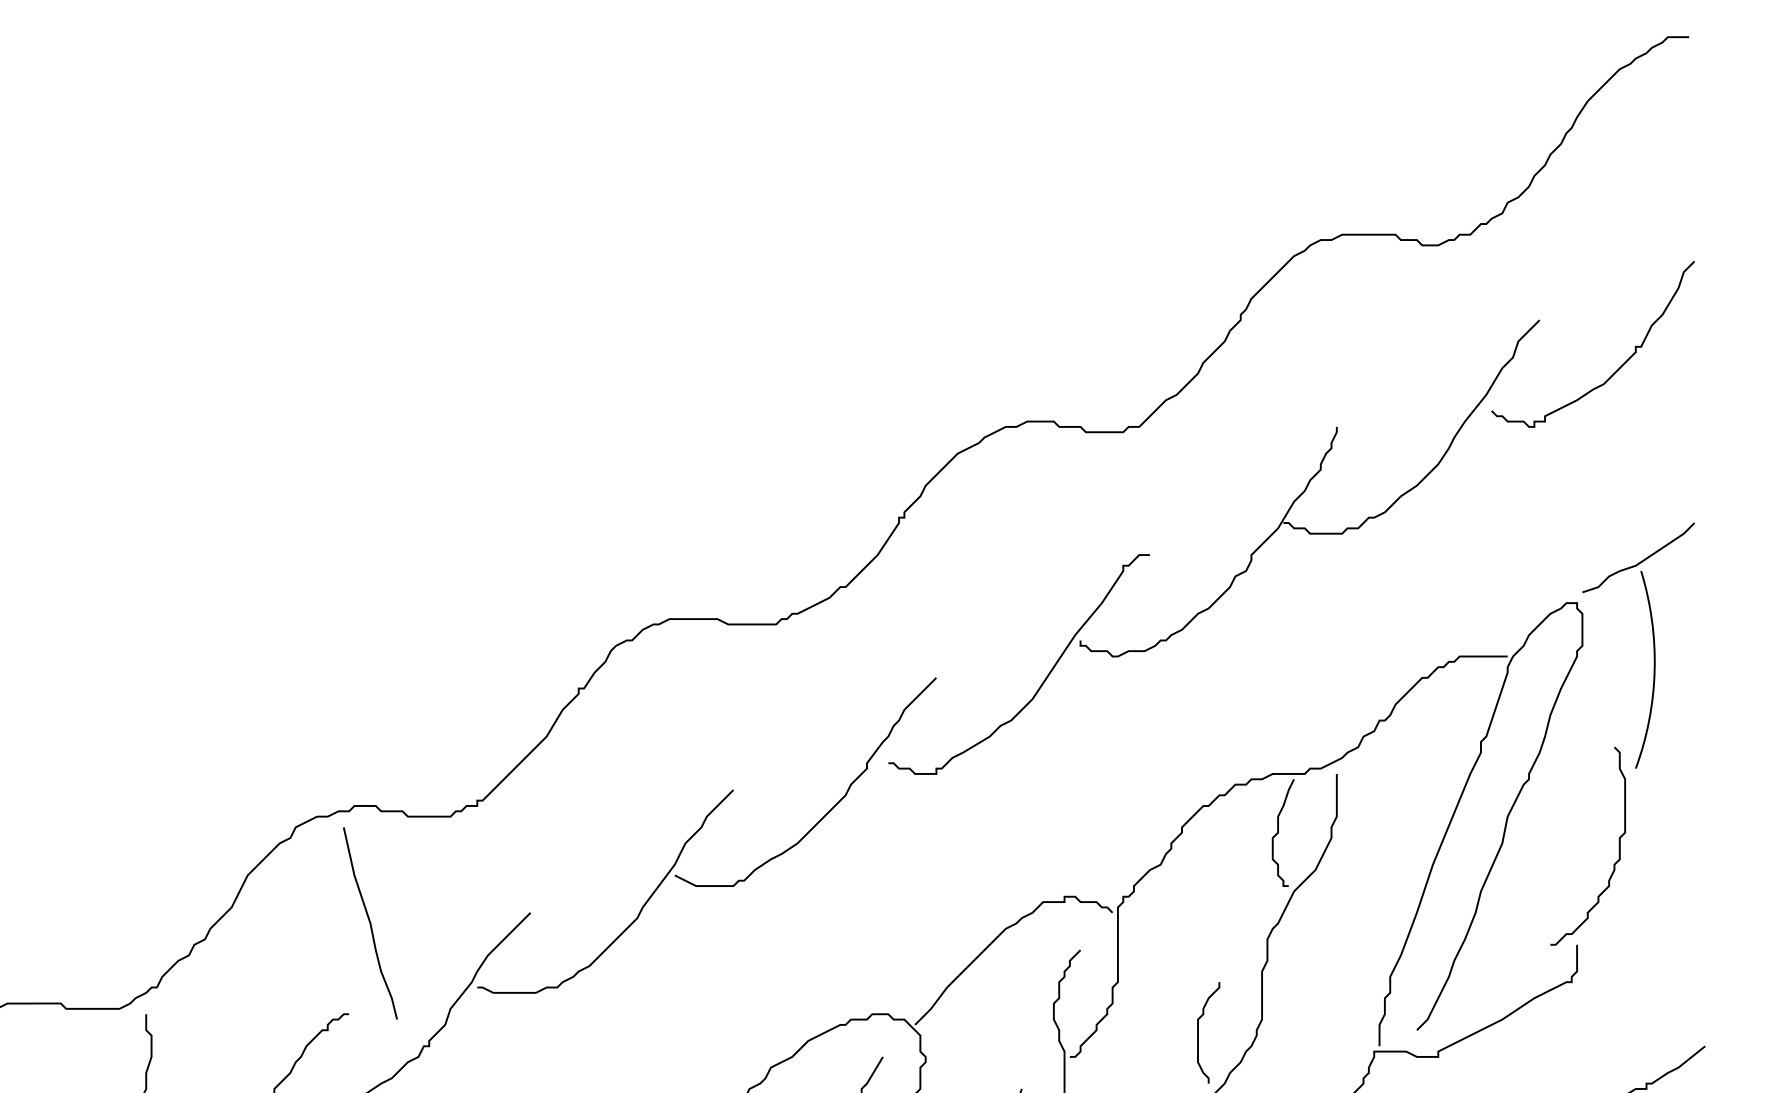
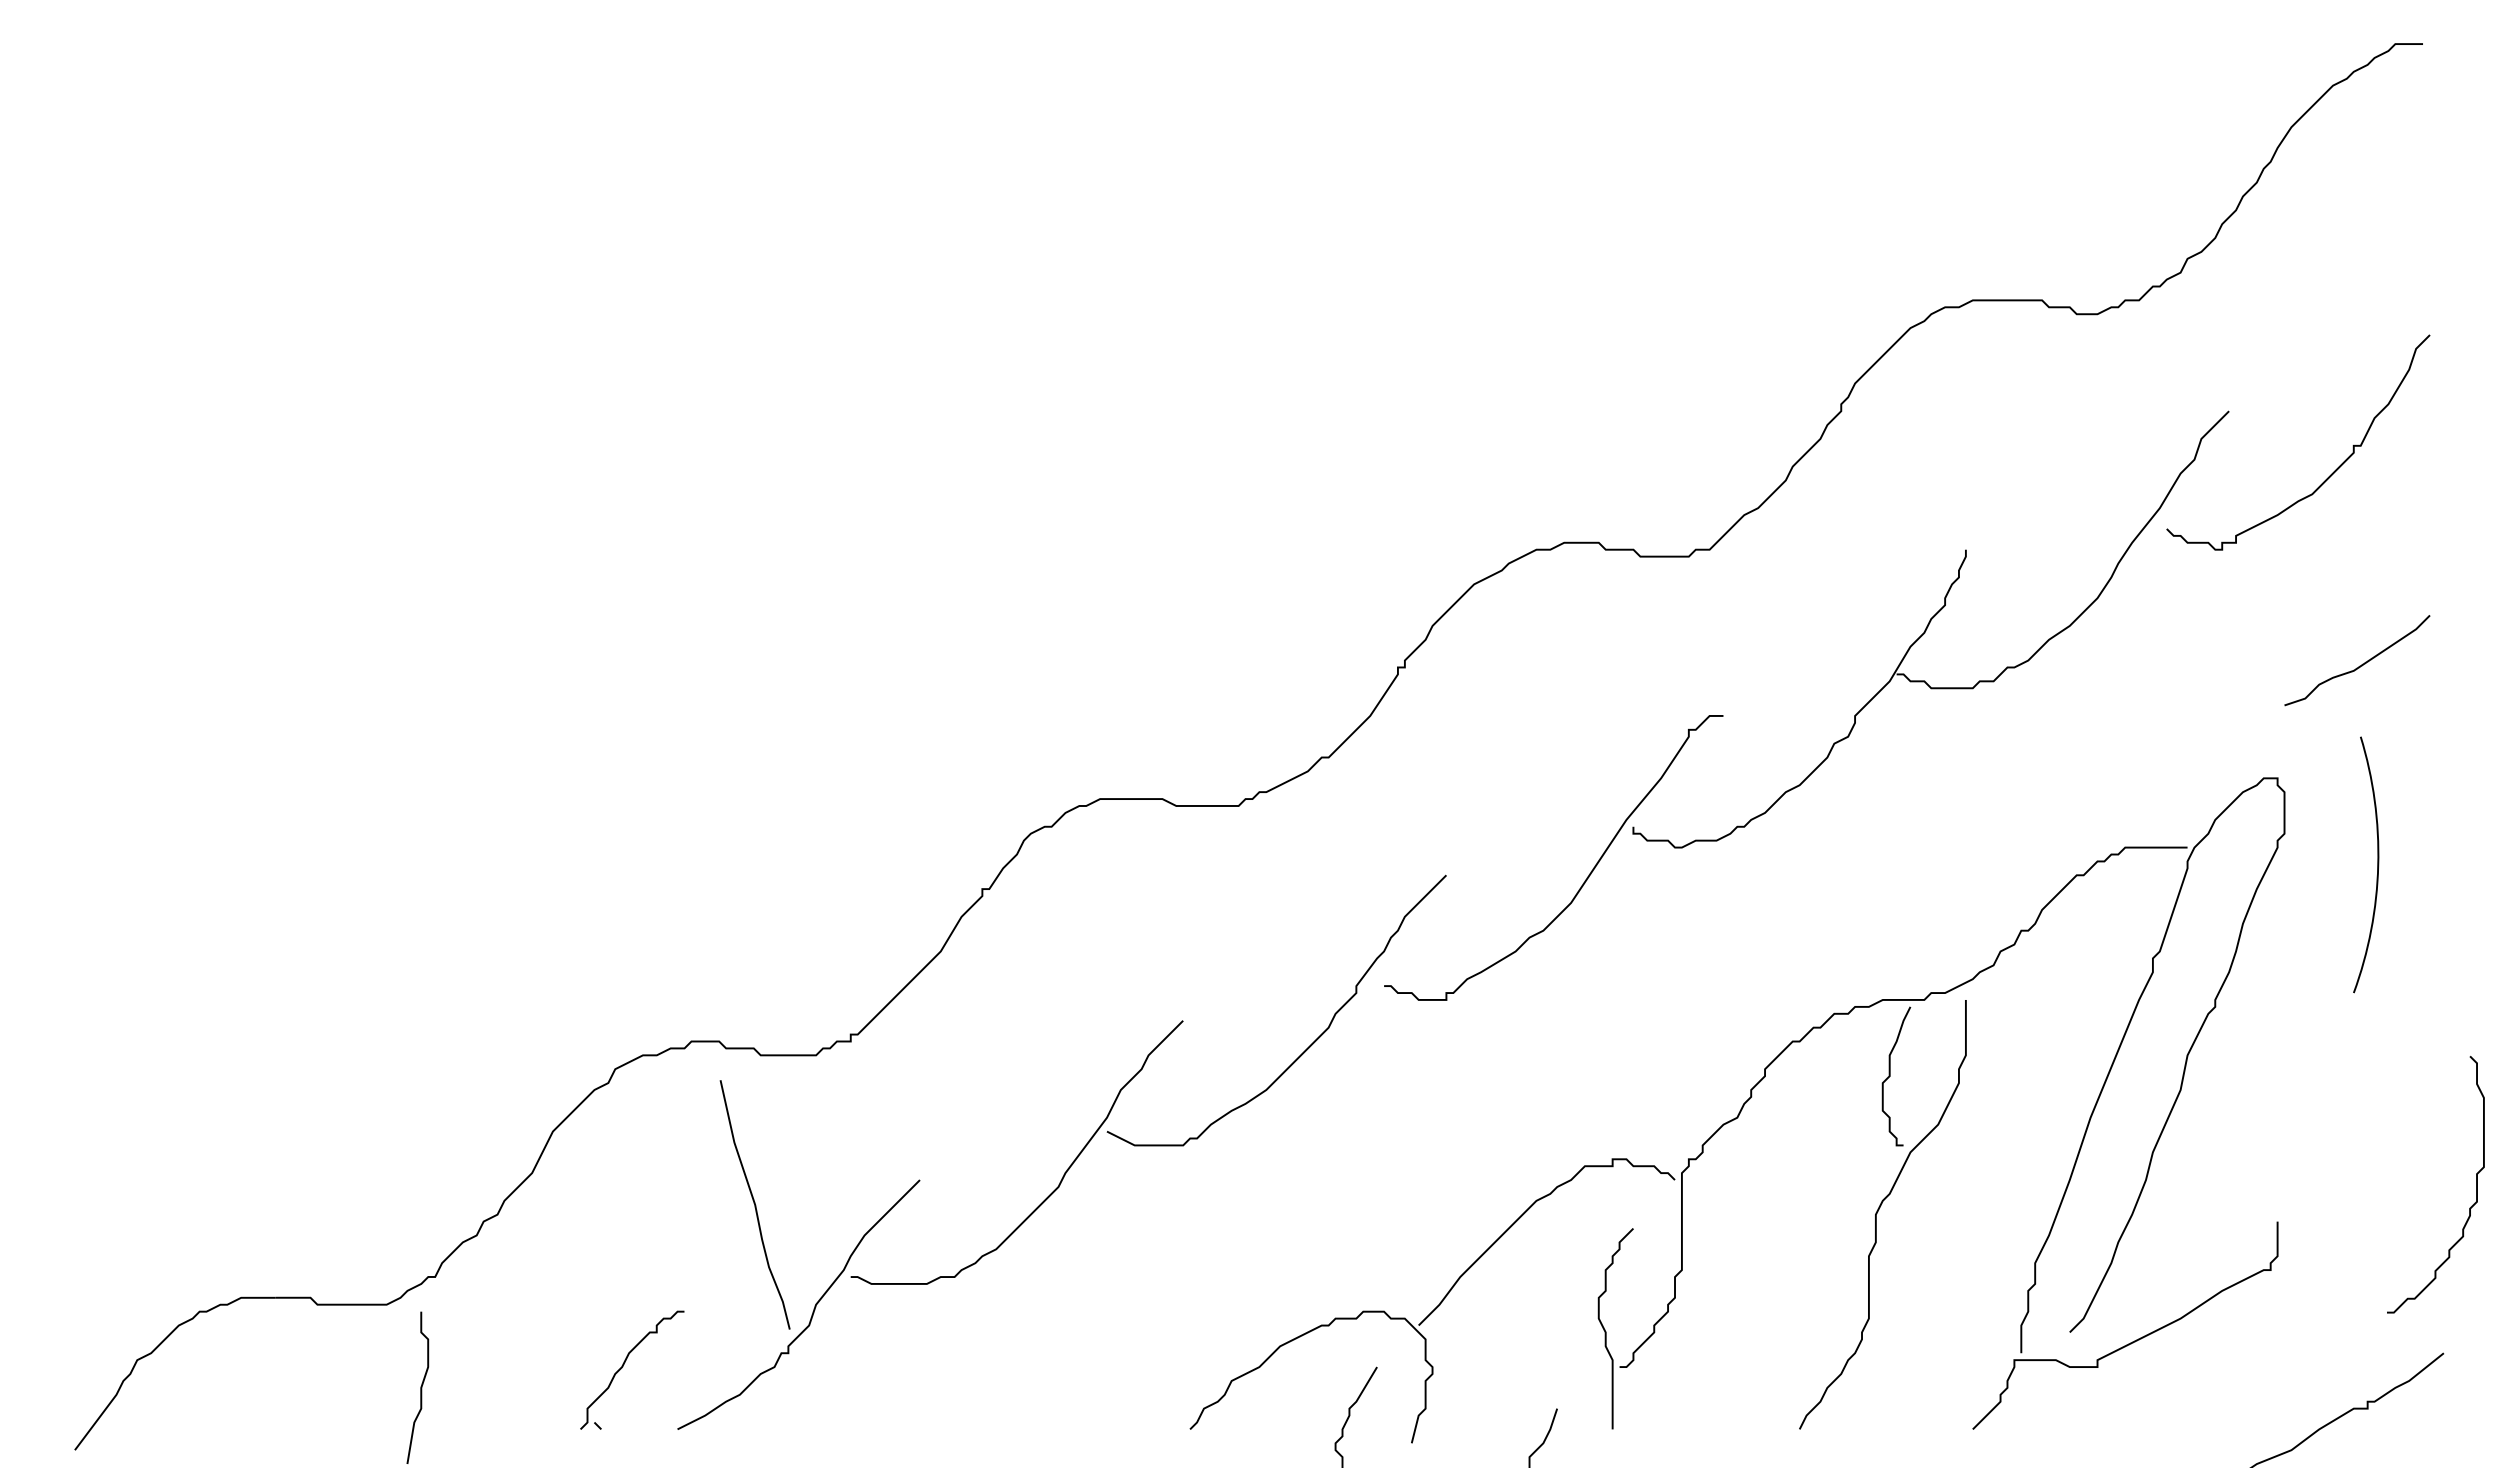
curve: (1640, 561) -> (2359, 665), moved
curve: (1619, 846) -> (2476, 1184), moved
curve: (369, 923) -> (754, 1204), moved
curve: (1198, 1032) -> (1786, 1335), removed

